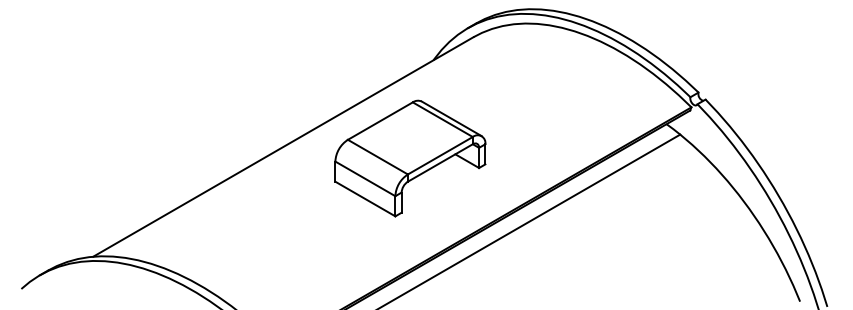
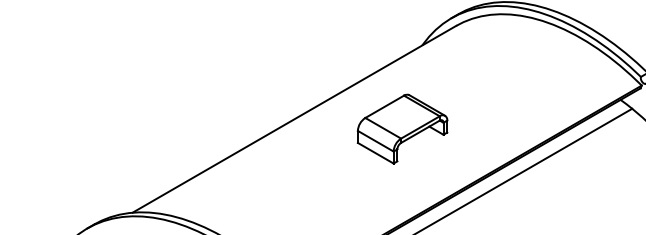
part: (410, 158) -> (402, 129), size x0.7

